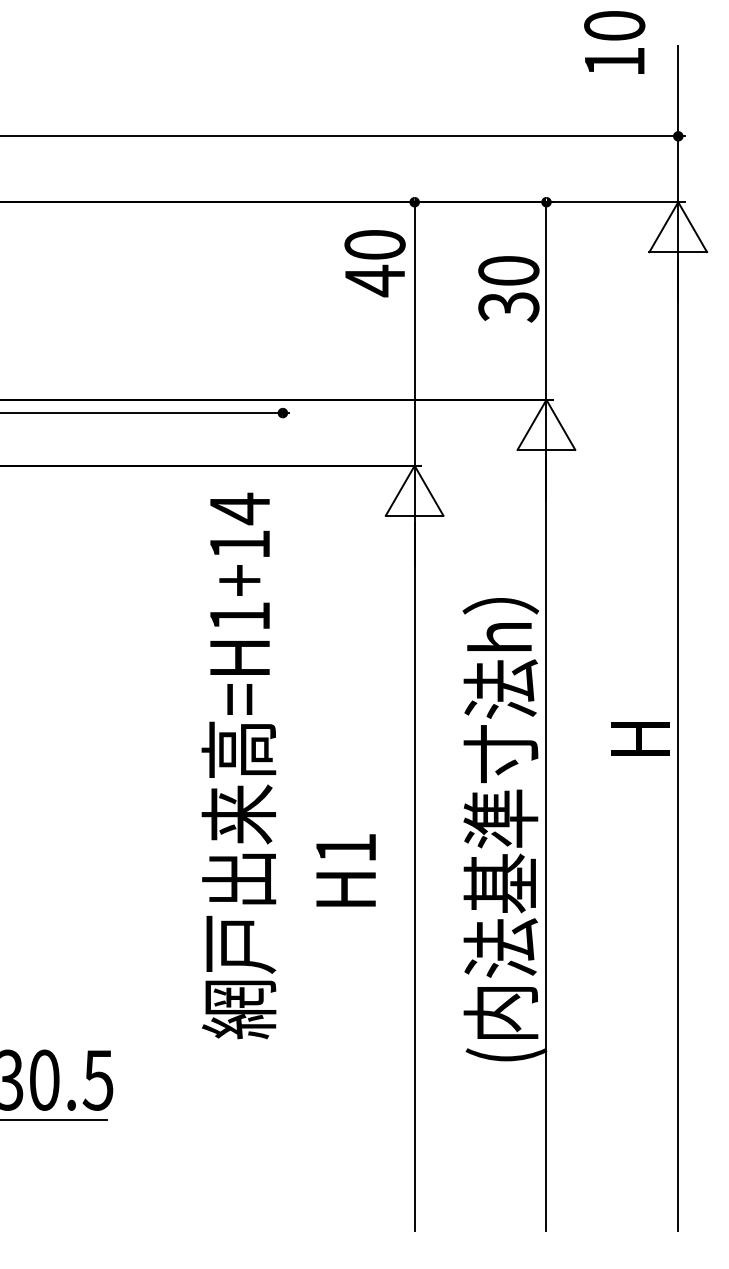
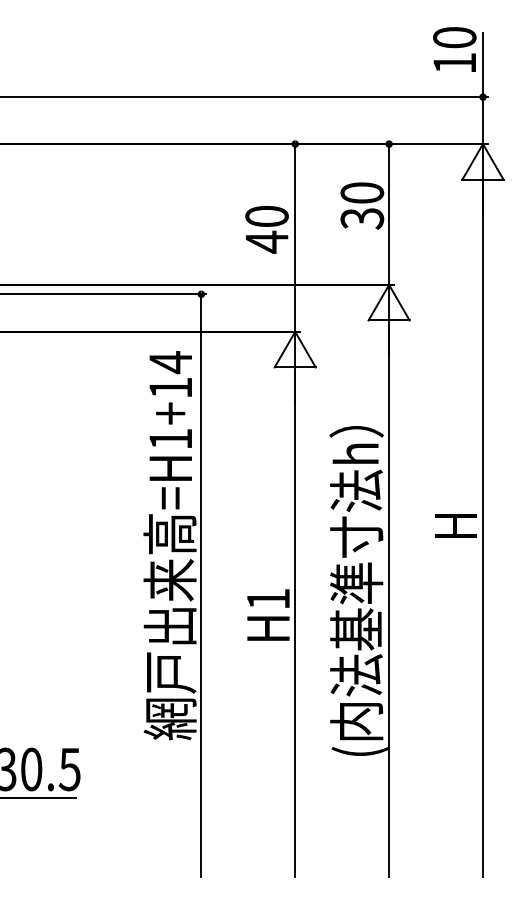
text: (614, 42) -> (454, 49), moved
text: (374, 263) -> (266, 229), moved
line: (282, 821) -> (201, 585), added
text: (345, 870) -> (268, 615), moved

